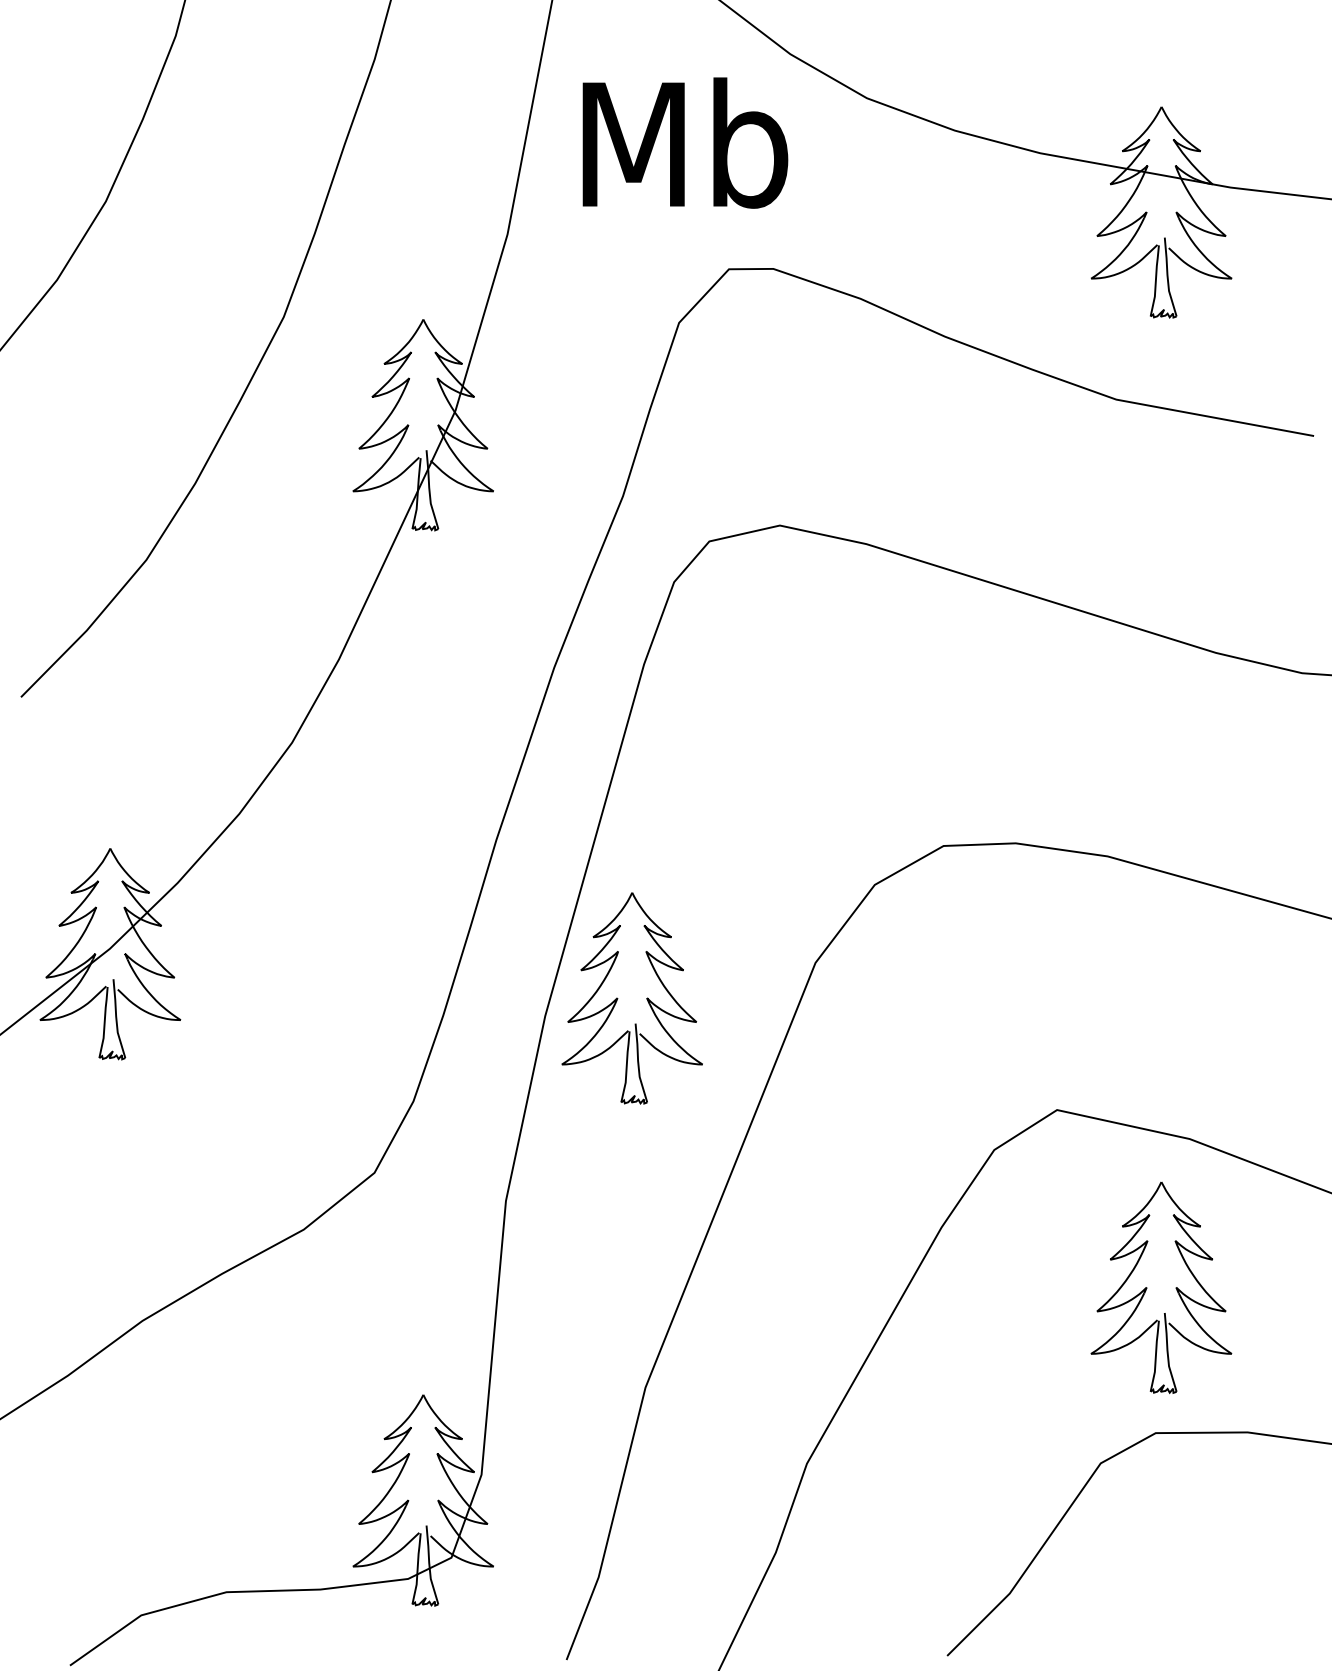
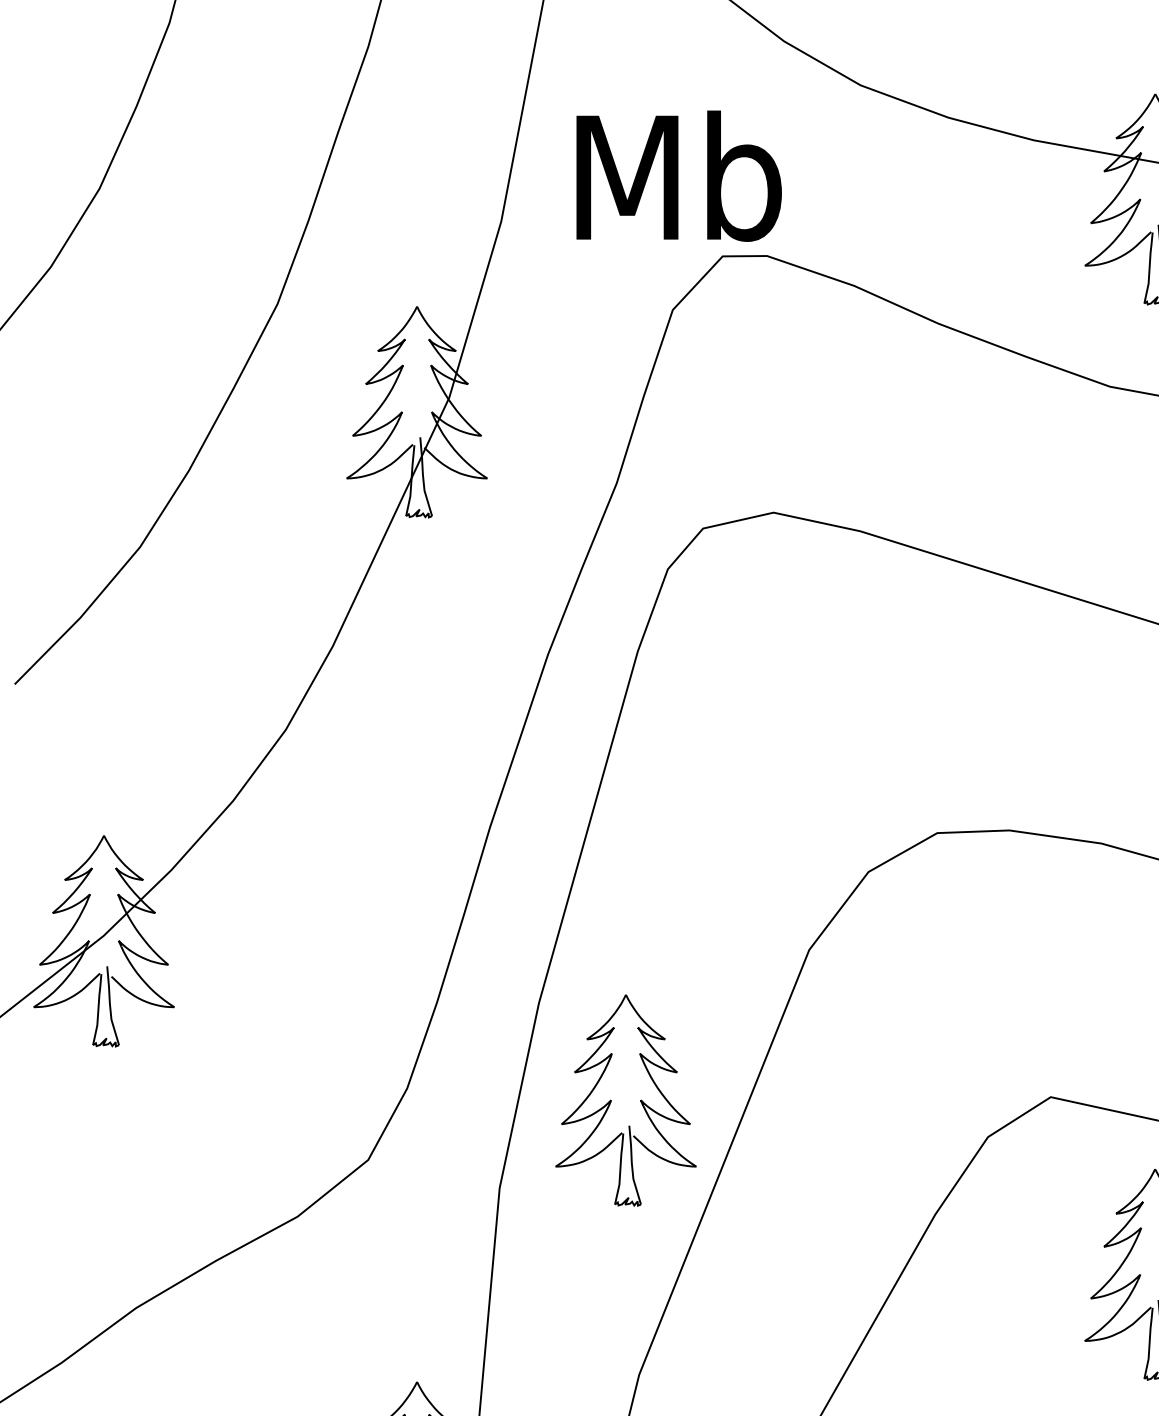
text: (685, 142) -> (679, 175), moved
part: (618, 998) -> (612, 1100), moved

